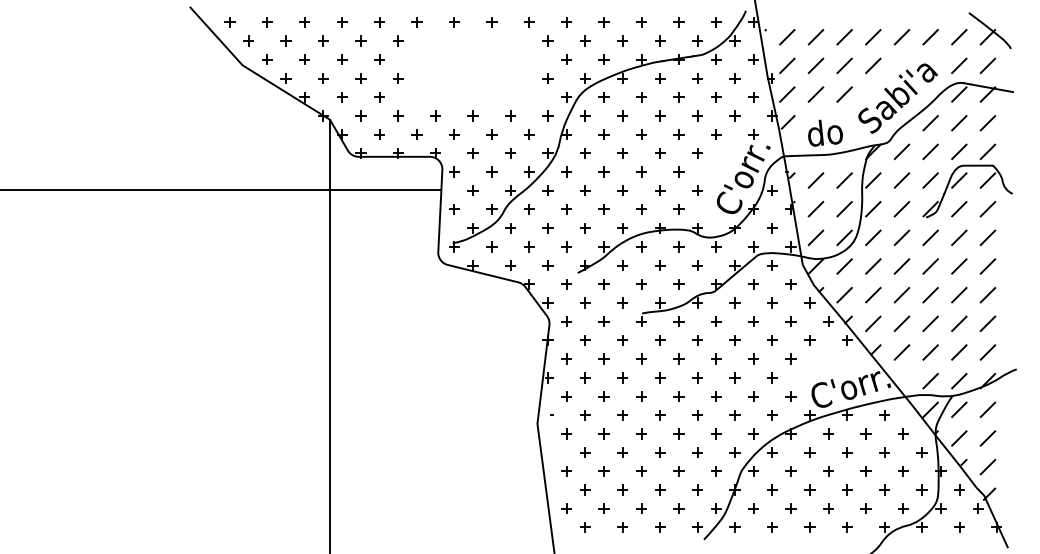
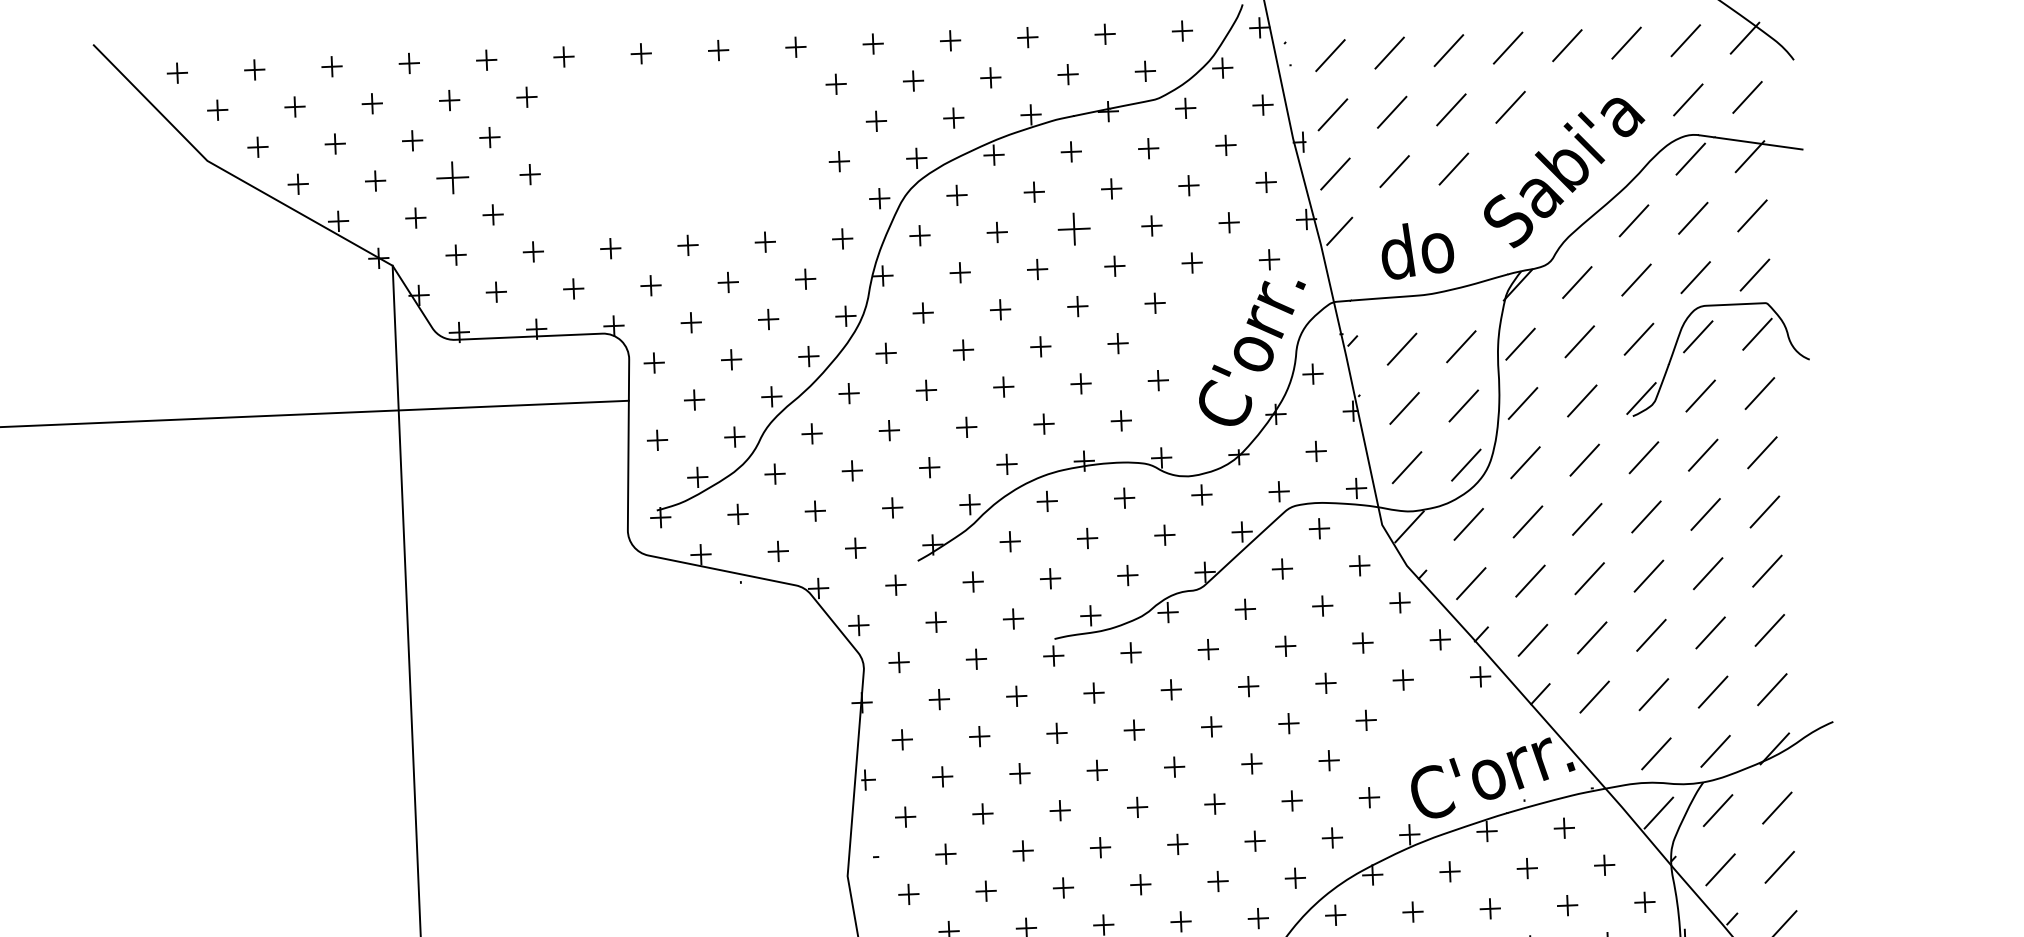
part: (360, 78) -> (452, 177), size x1.6
part: (660, 115) -> (1075, 228), size x1.6

